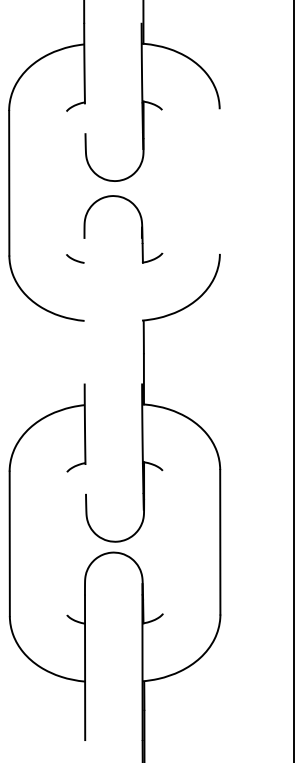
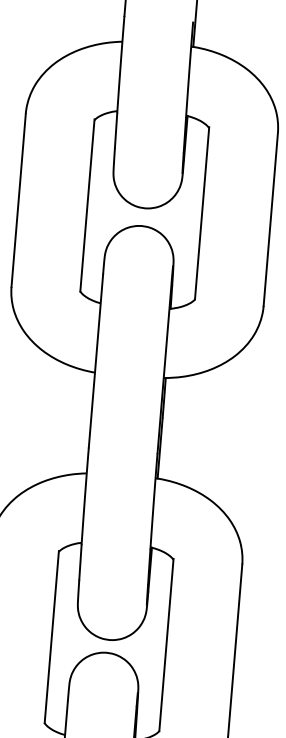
line: (85, 118) -> (116, 130), added
line: (162, 181) -> (202, 213), added
line: (219, 181) -> (270, 219), added
line: (66, 182) -> (87, 205), added
line: (84, 310) -> (95, 360), added
line: (141, 310) -> (164, 365), added
line: (85, 479) -> (80, 562), added
line: (162, 541) -> (166, 644), added
line: (67, 543) -> (52, 637), added

